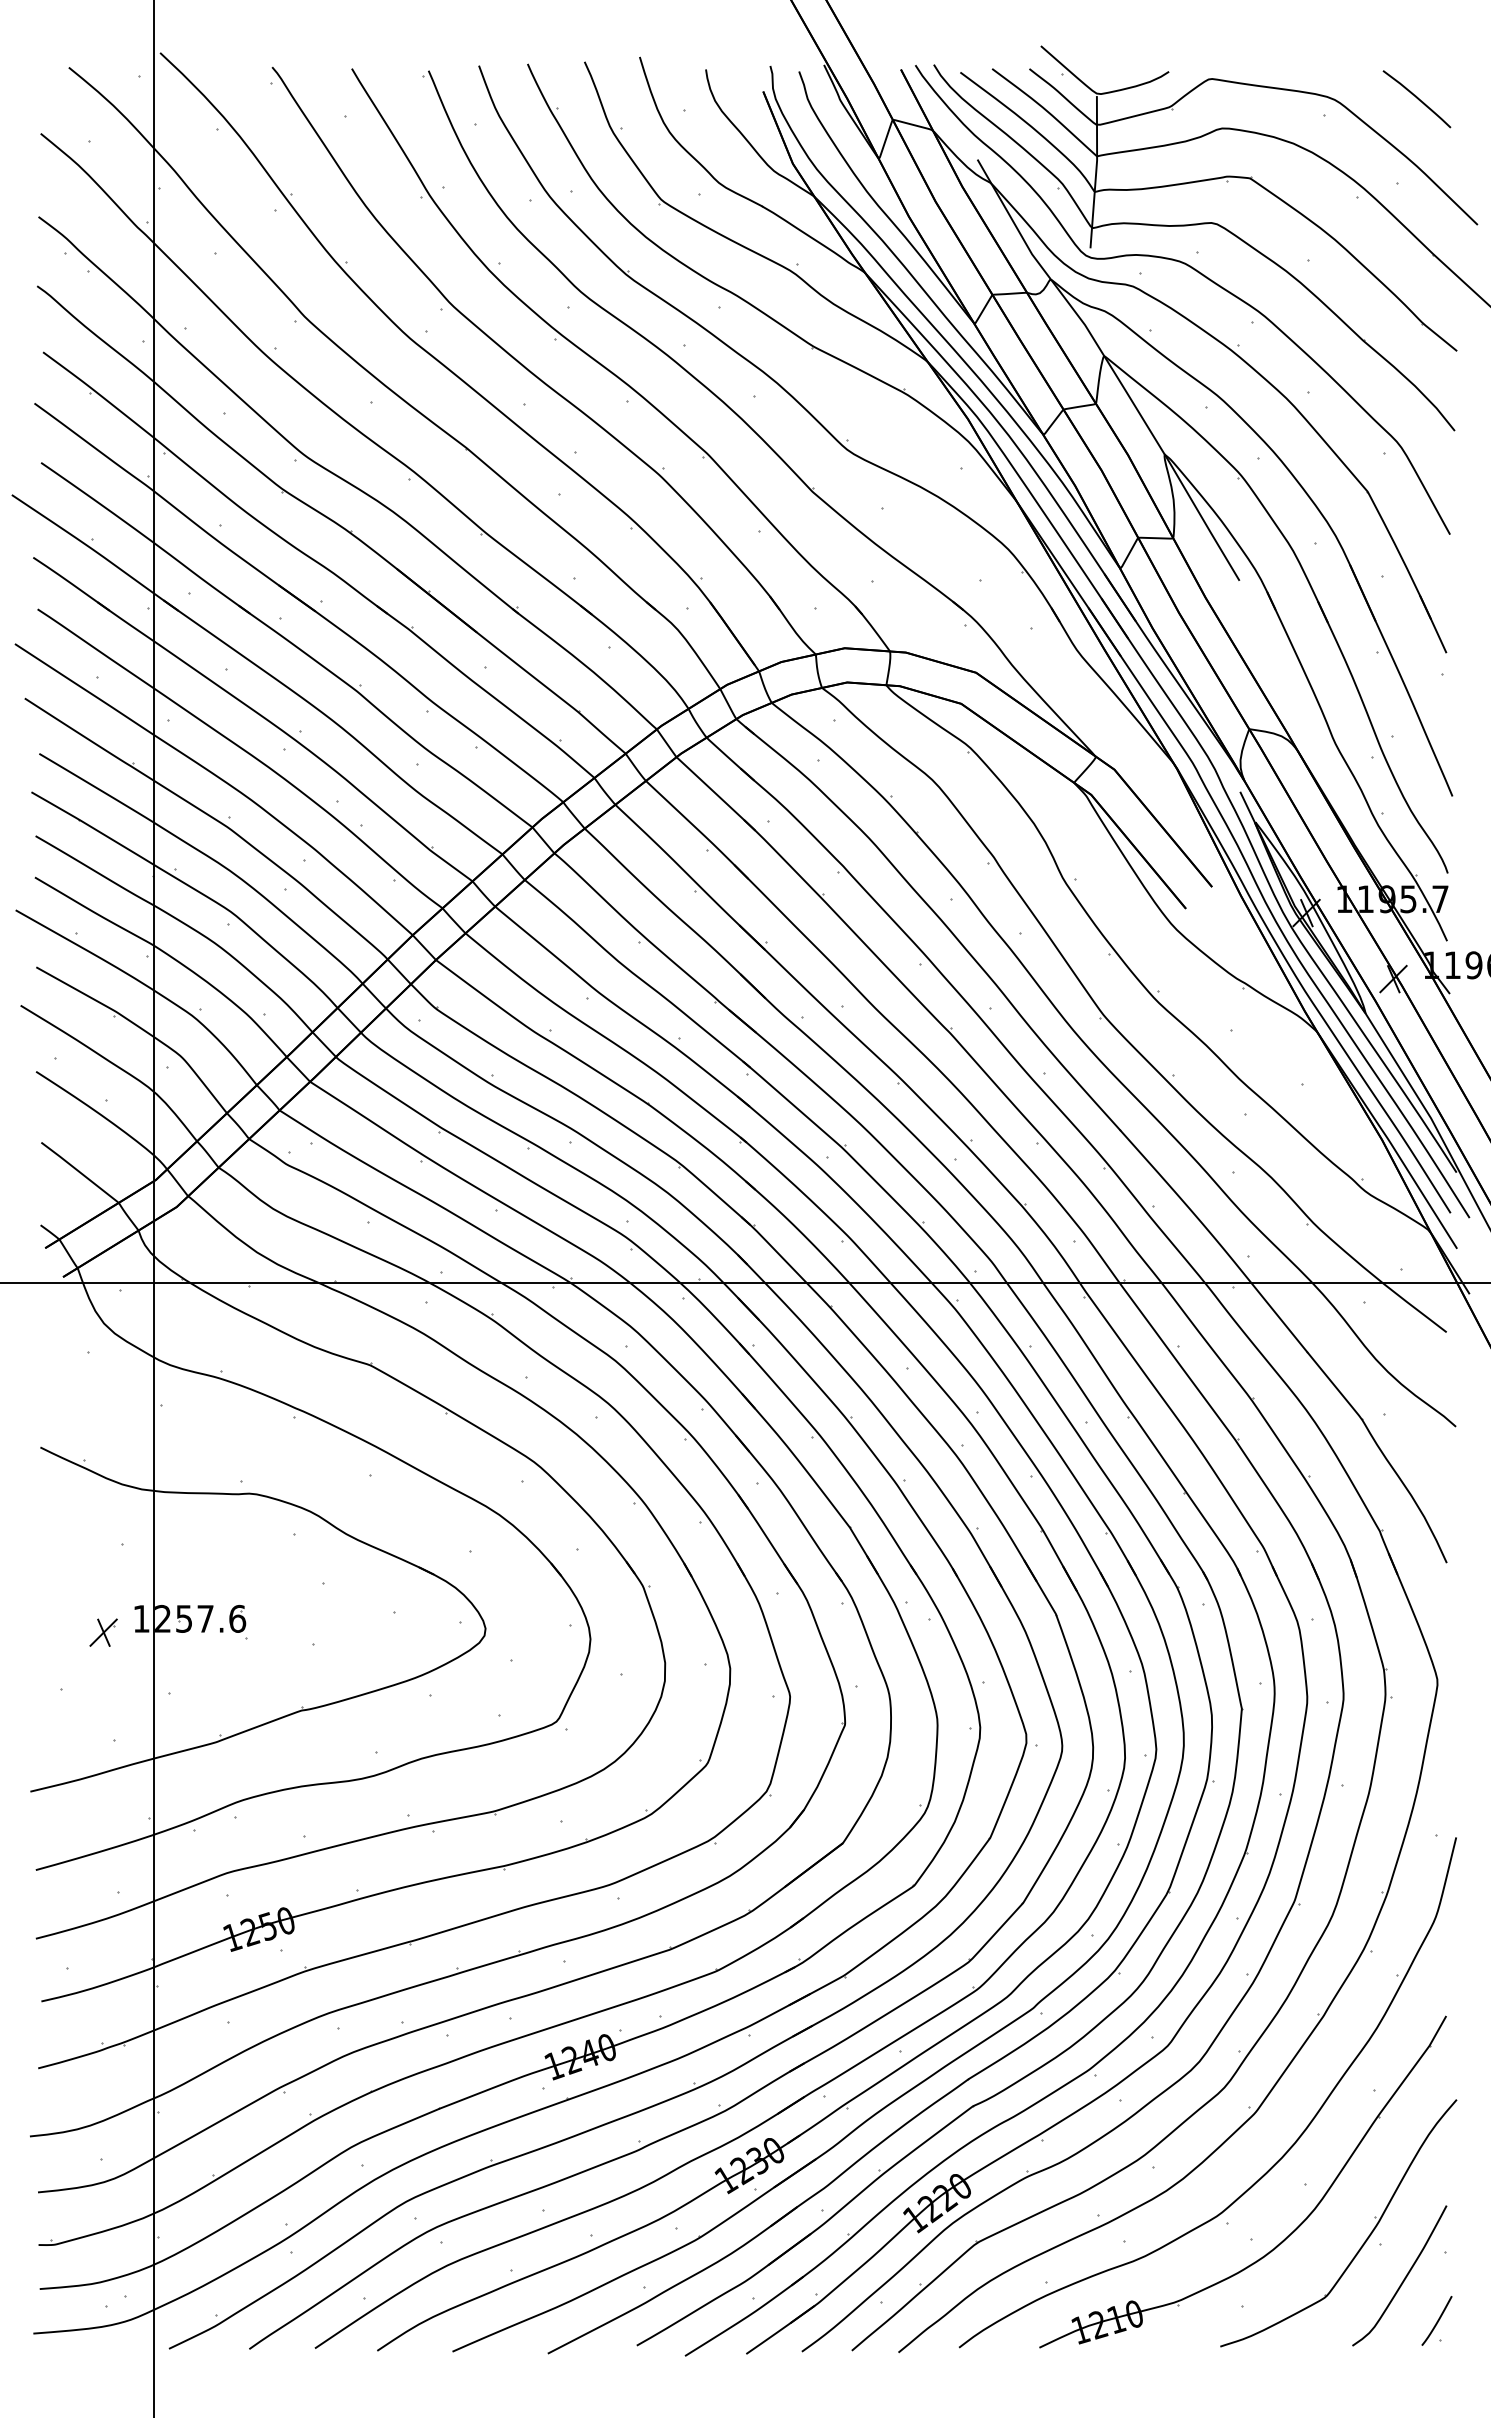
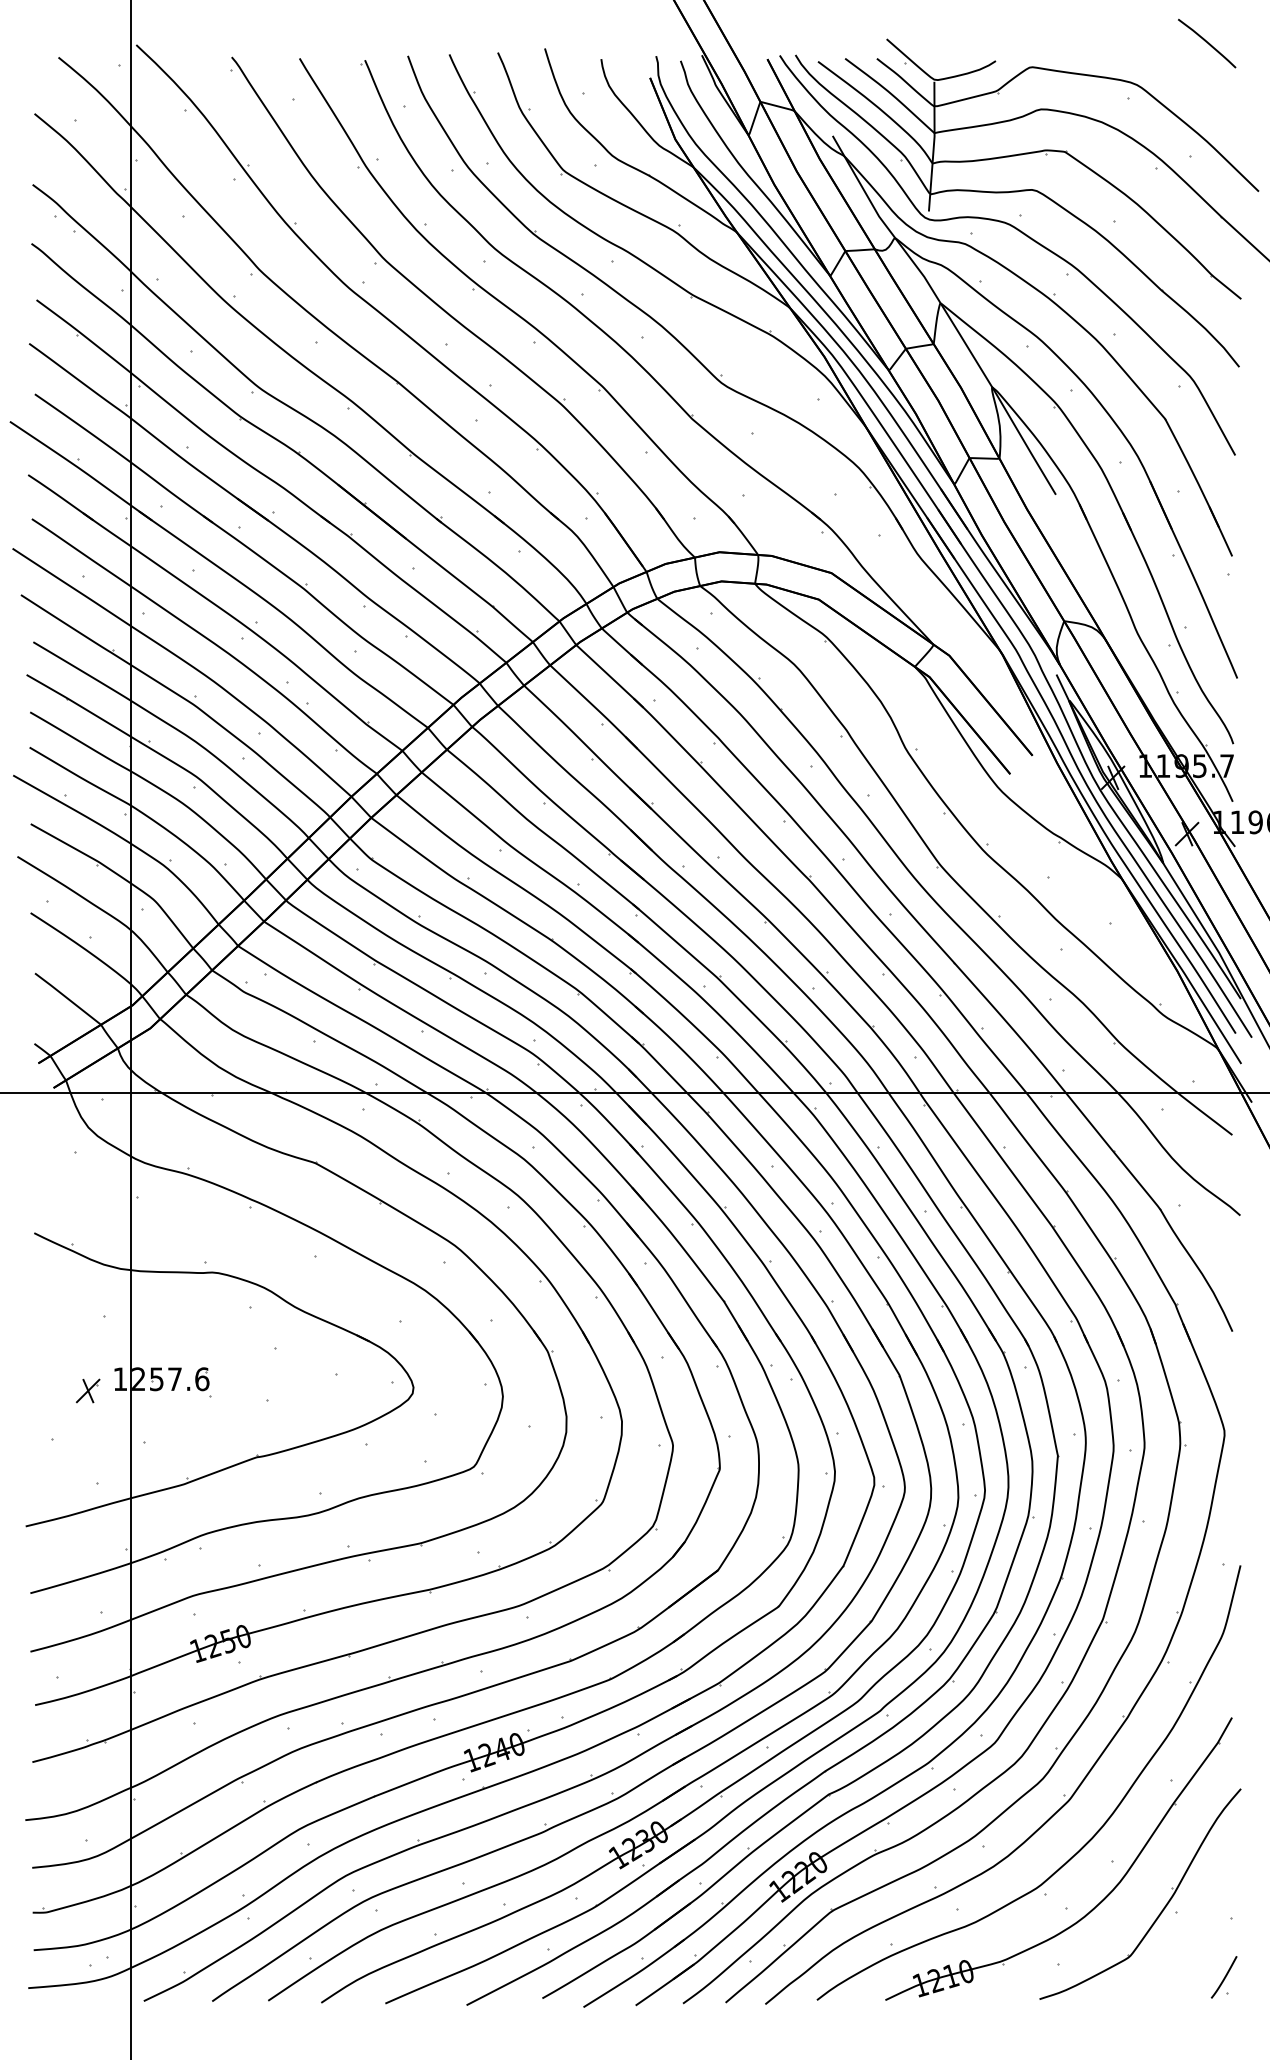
curve: (1416, 98) -> (1206, 42), moved
curve: (1404, 2277) -> (1196, 1940), removed

